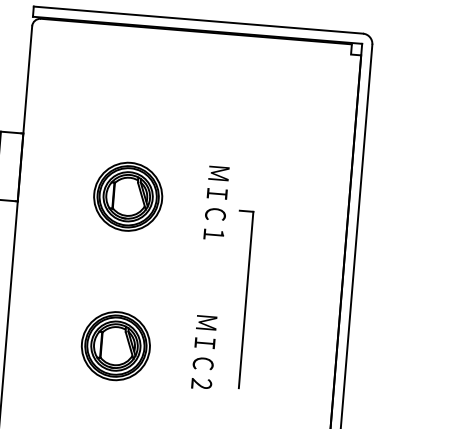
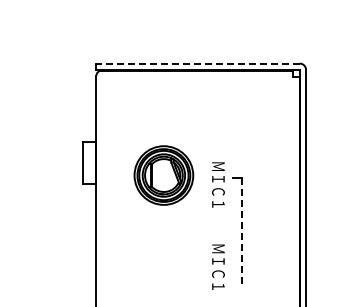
line: (199, 20) -> (198, 63), solid -> dashed
part: (127, 196) -> (163, 175), size x1.4
text: (216, 202) -> (218, 184), moved
line: (246, 300) -> (241, 233), solid -> dashed
part: (115, 345) -> (163, 267), removed
text: (201, 383) -> (218, 286), ＭＩＣ２ -> ＭＩＣ１

